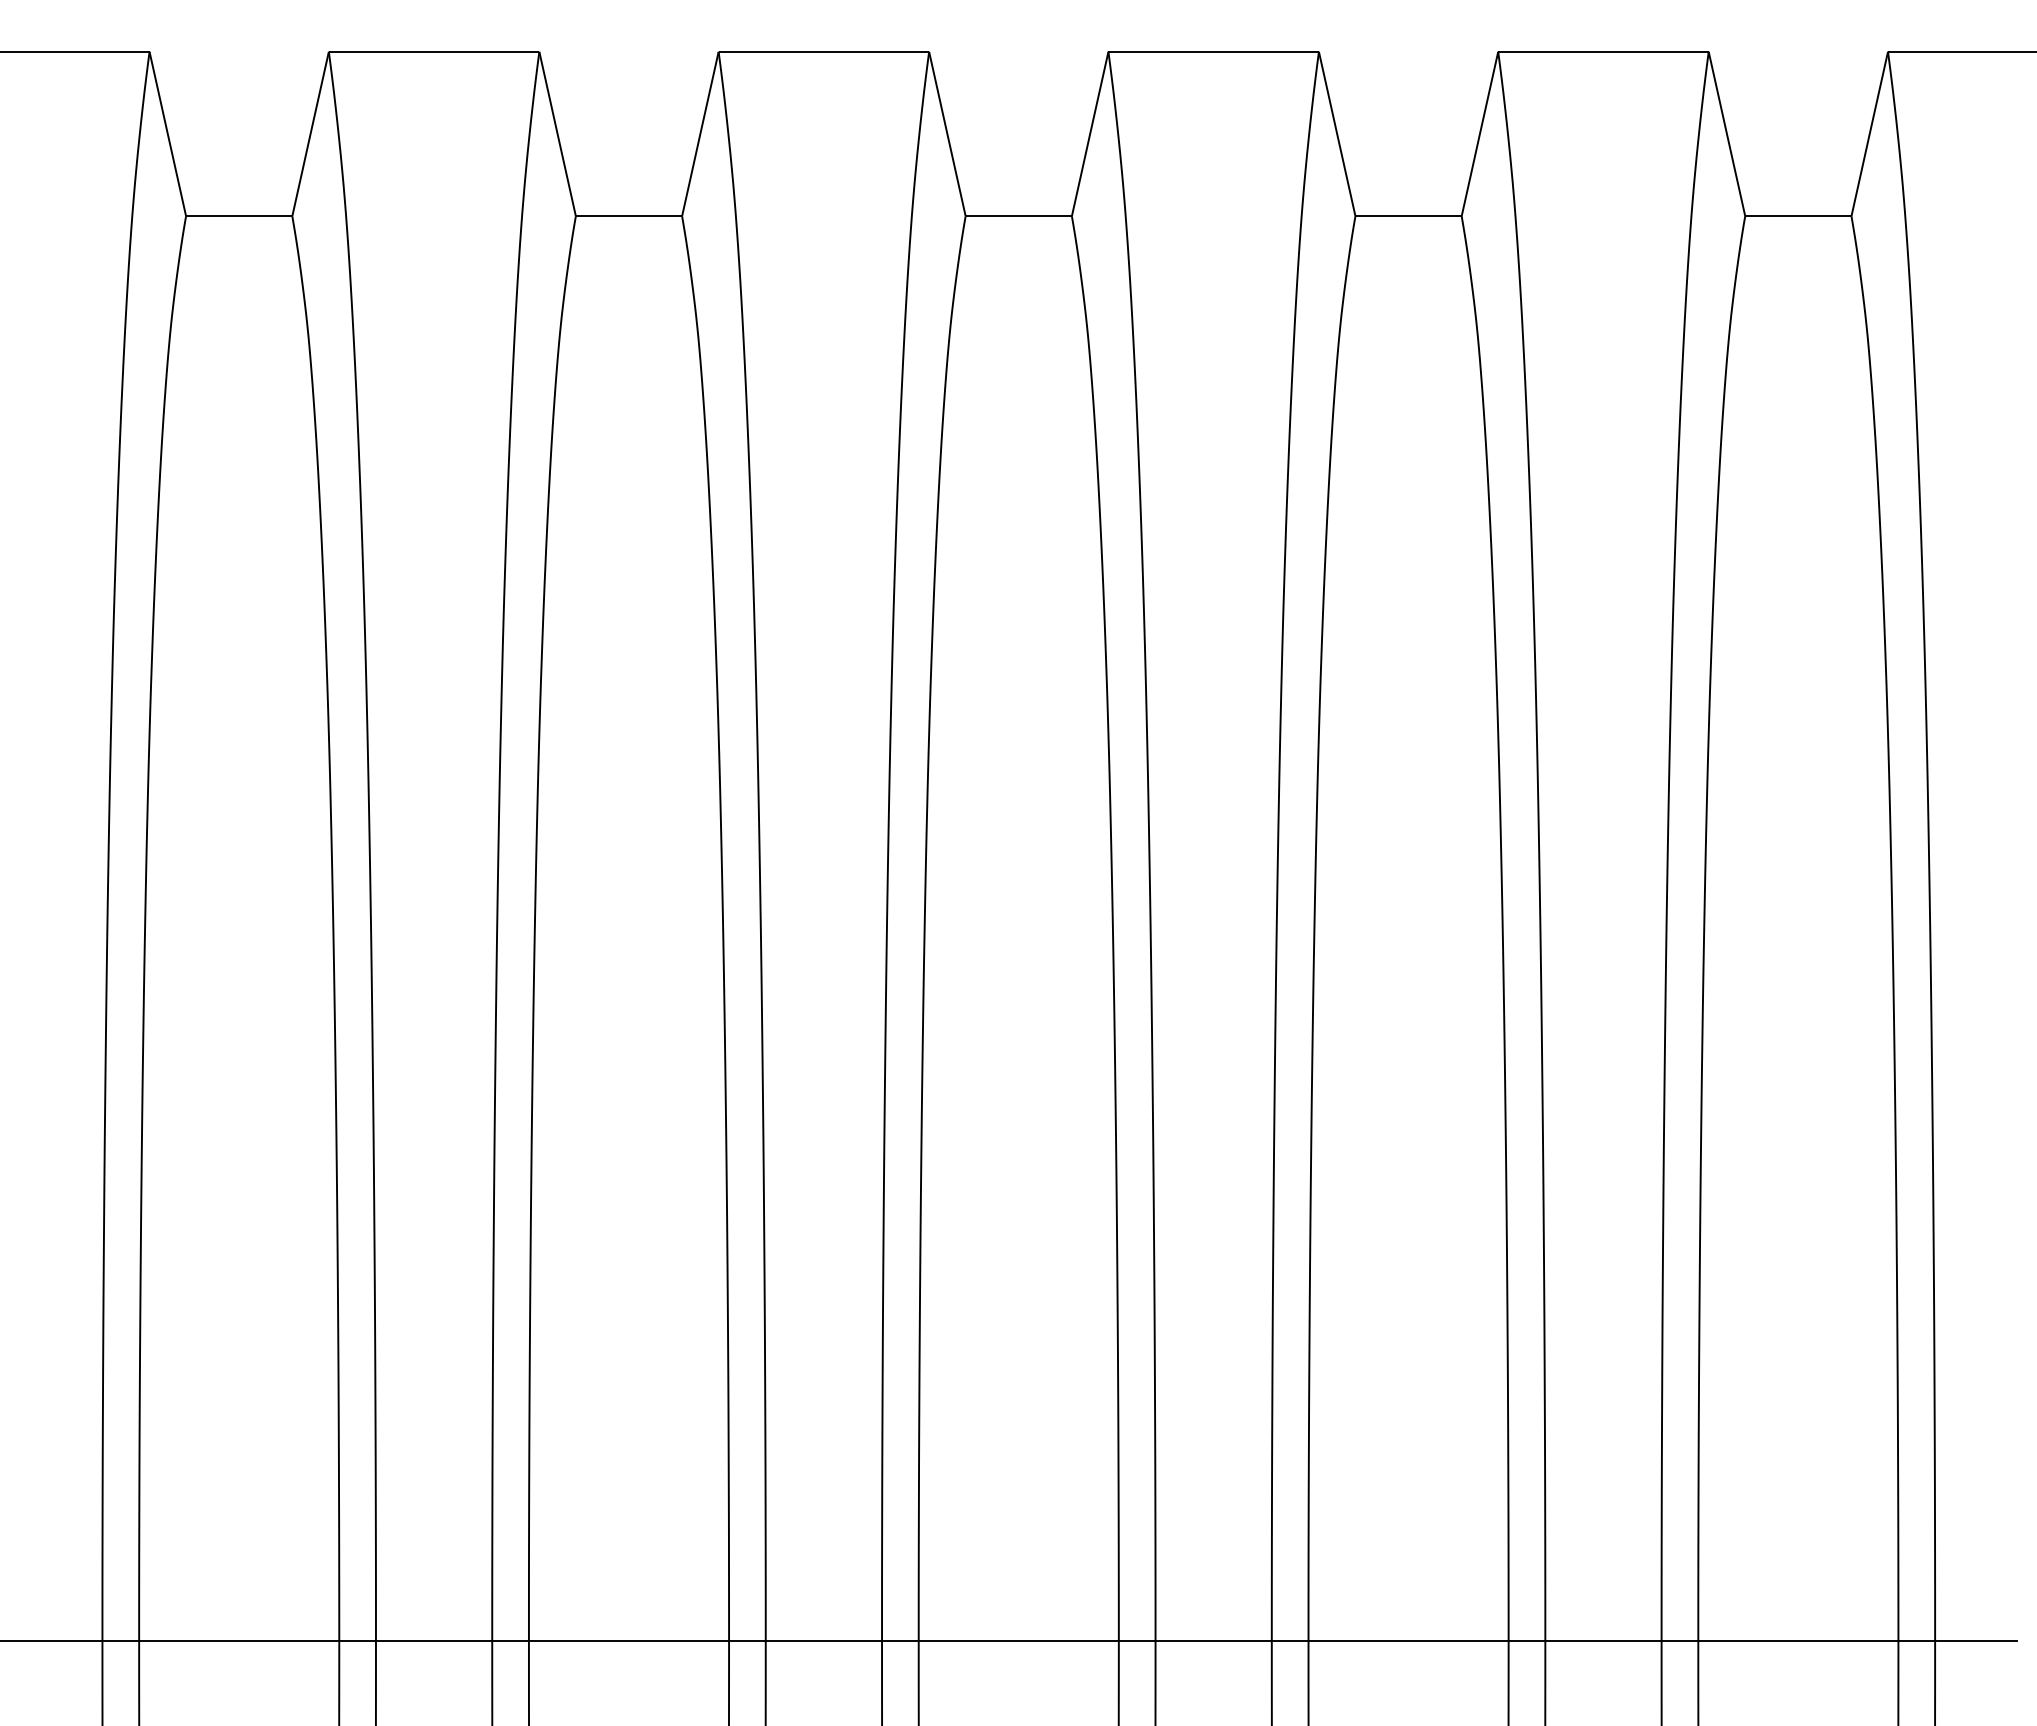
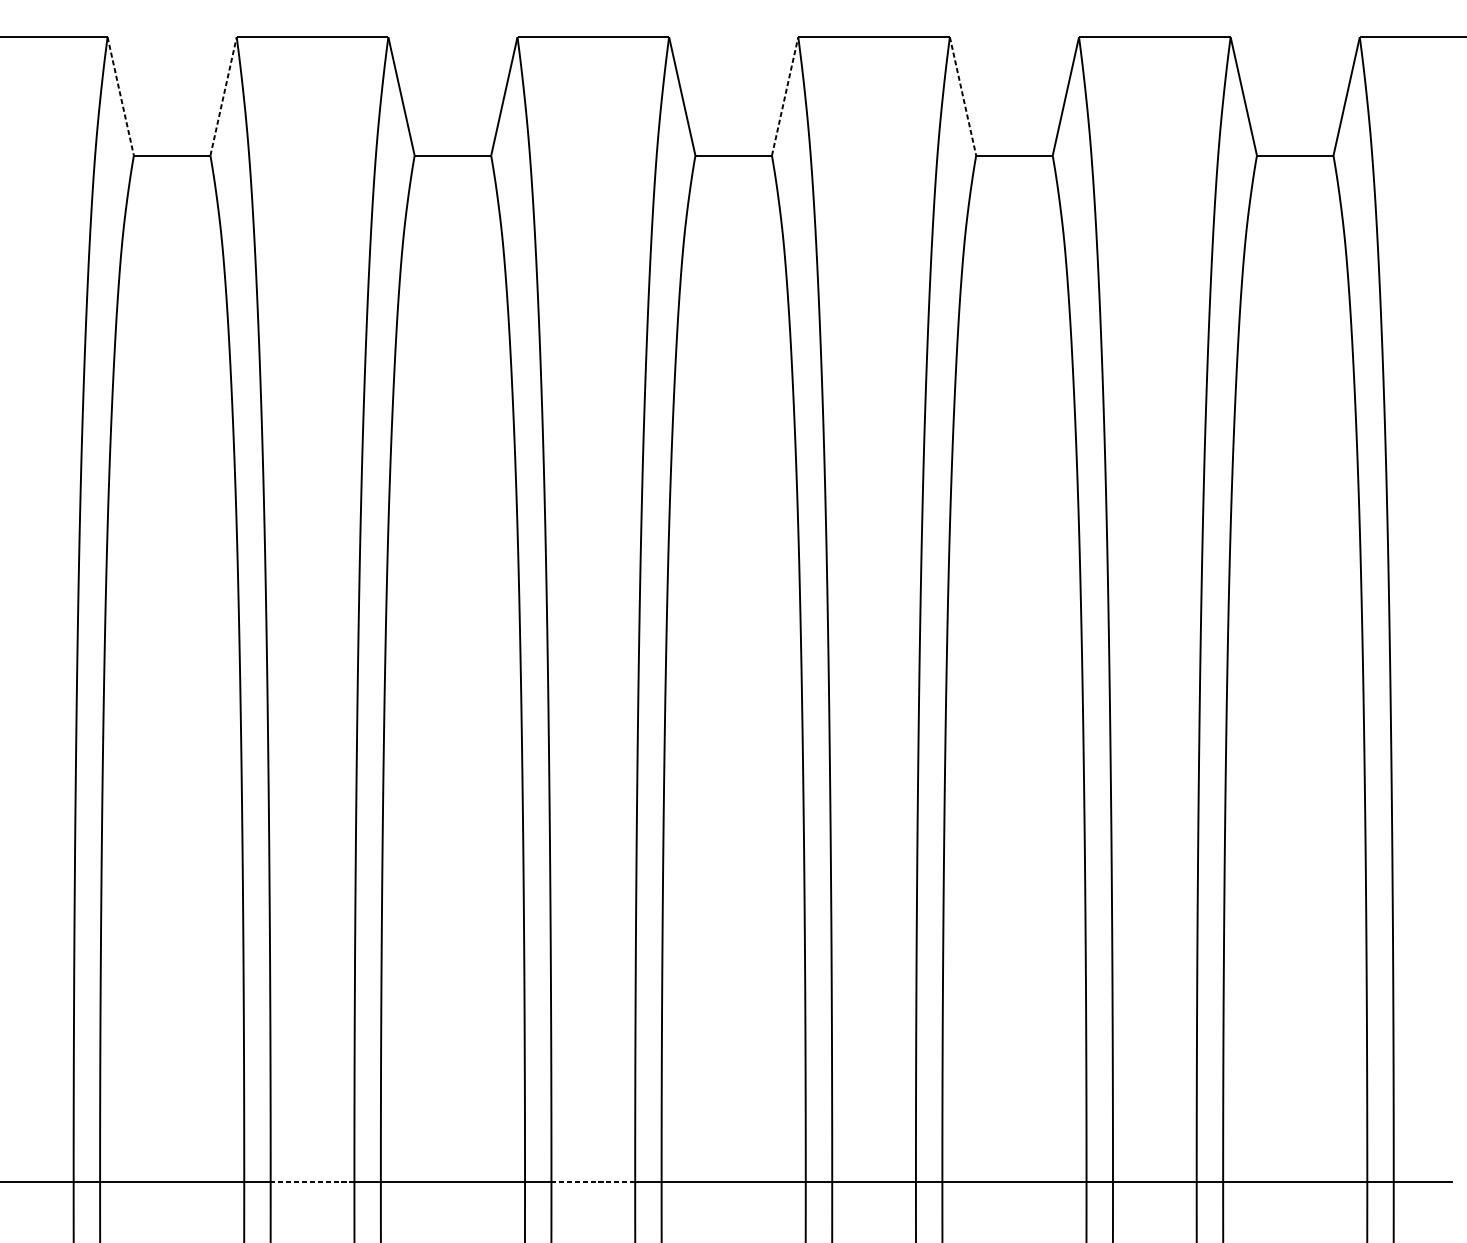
line: (167, 133) -> (120, 96), solid -> dashed
line: (1337, 133) -> (963, 96), solid -> dashed
line: (310, 134) -> (223, 96), solid -> dashed
line: (1090, 134) -> (785, 96), solid -> dashed
line: (433, 1640) -> (312, 1181), solid -> dashed
line: (823, 1640) -> (593, 1181), solid -> dashed

